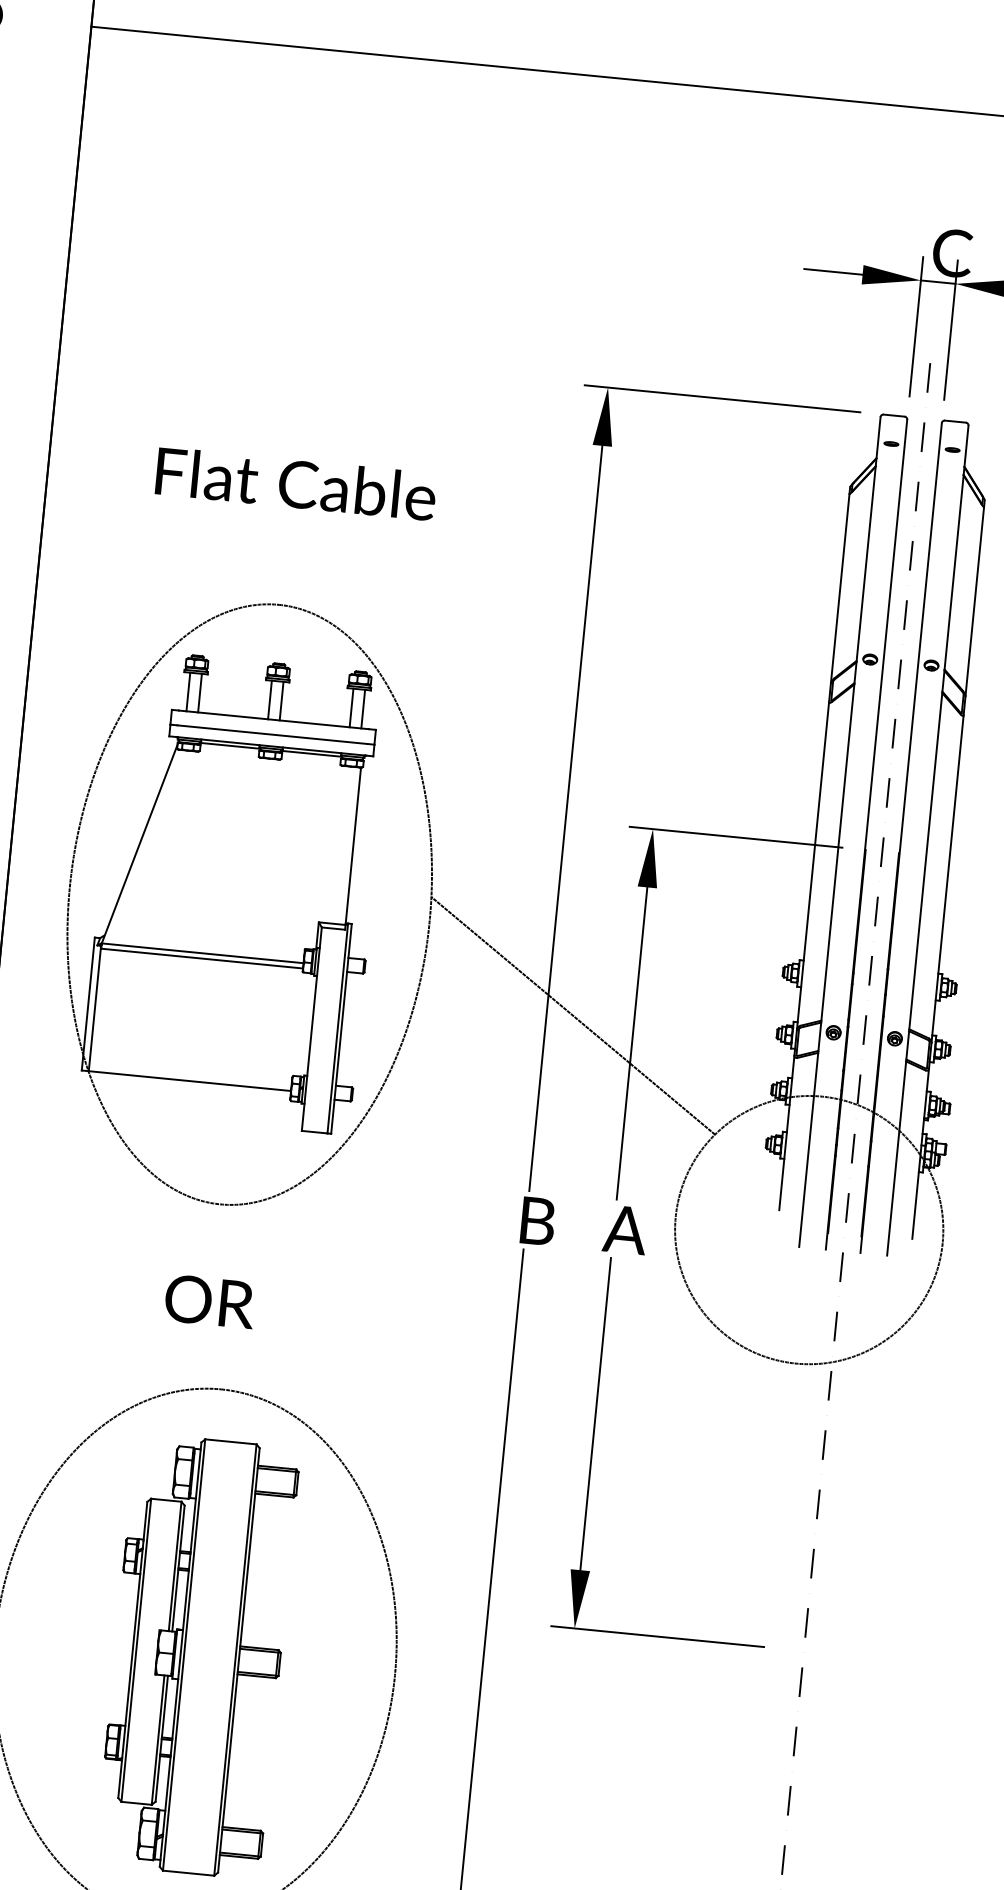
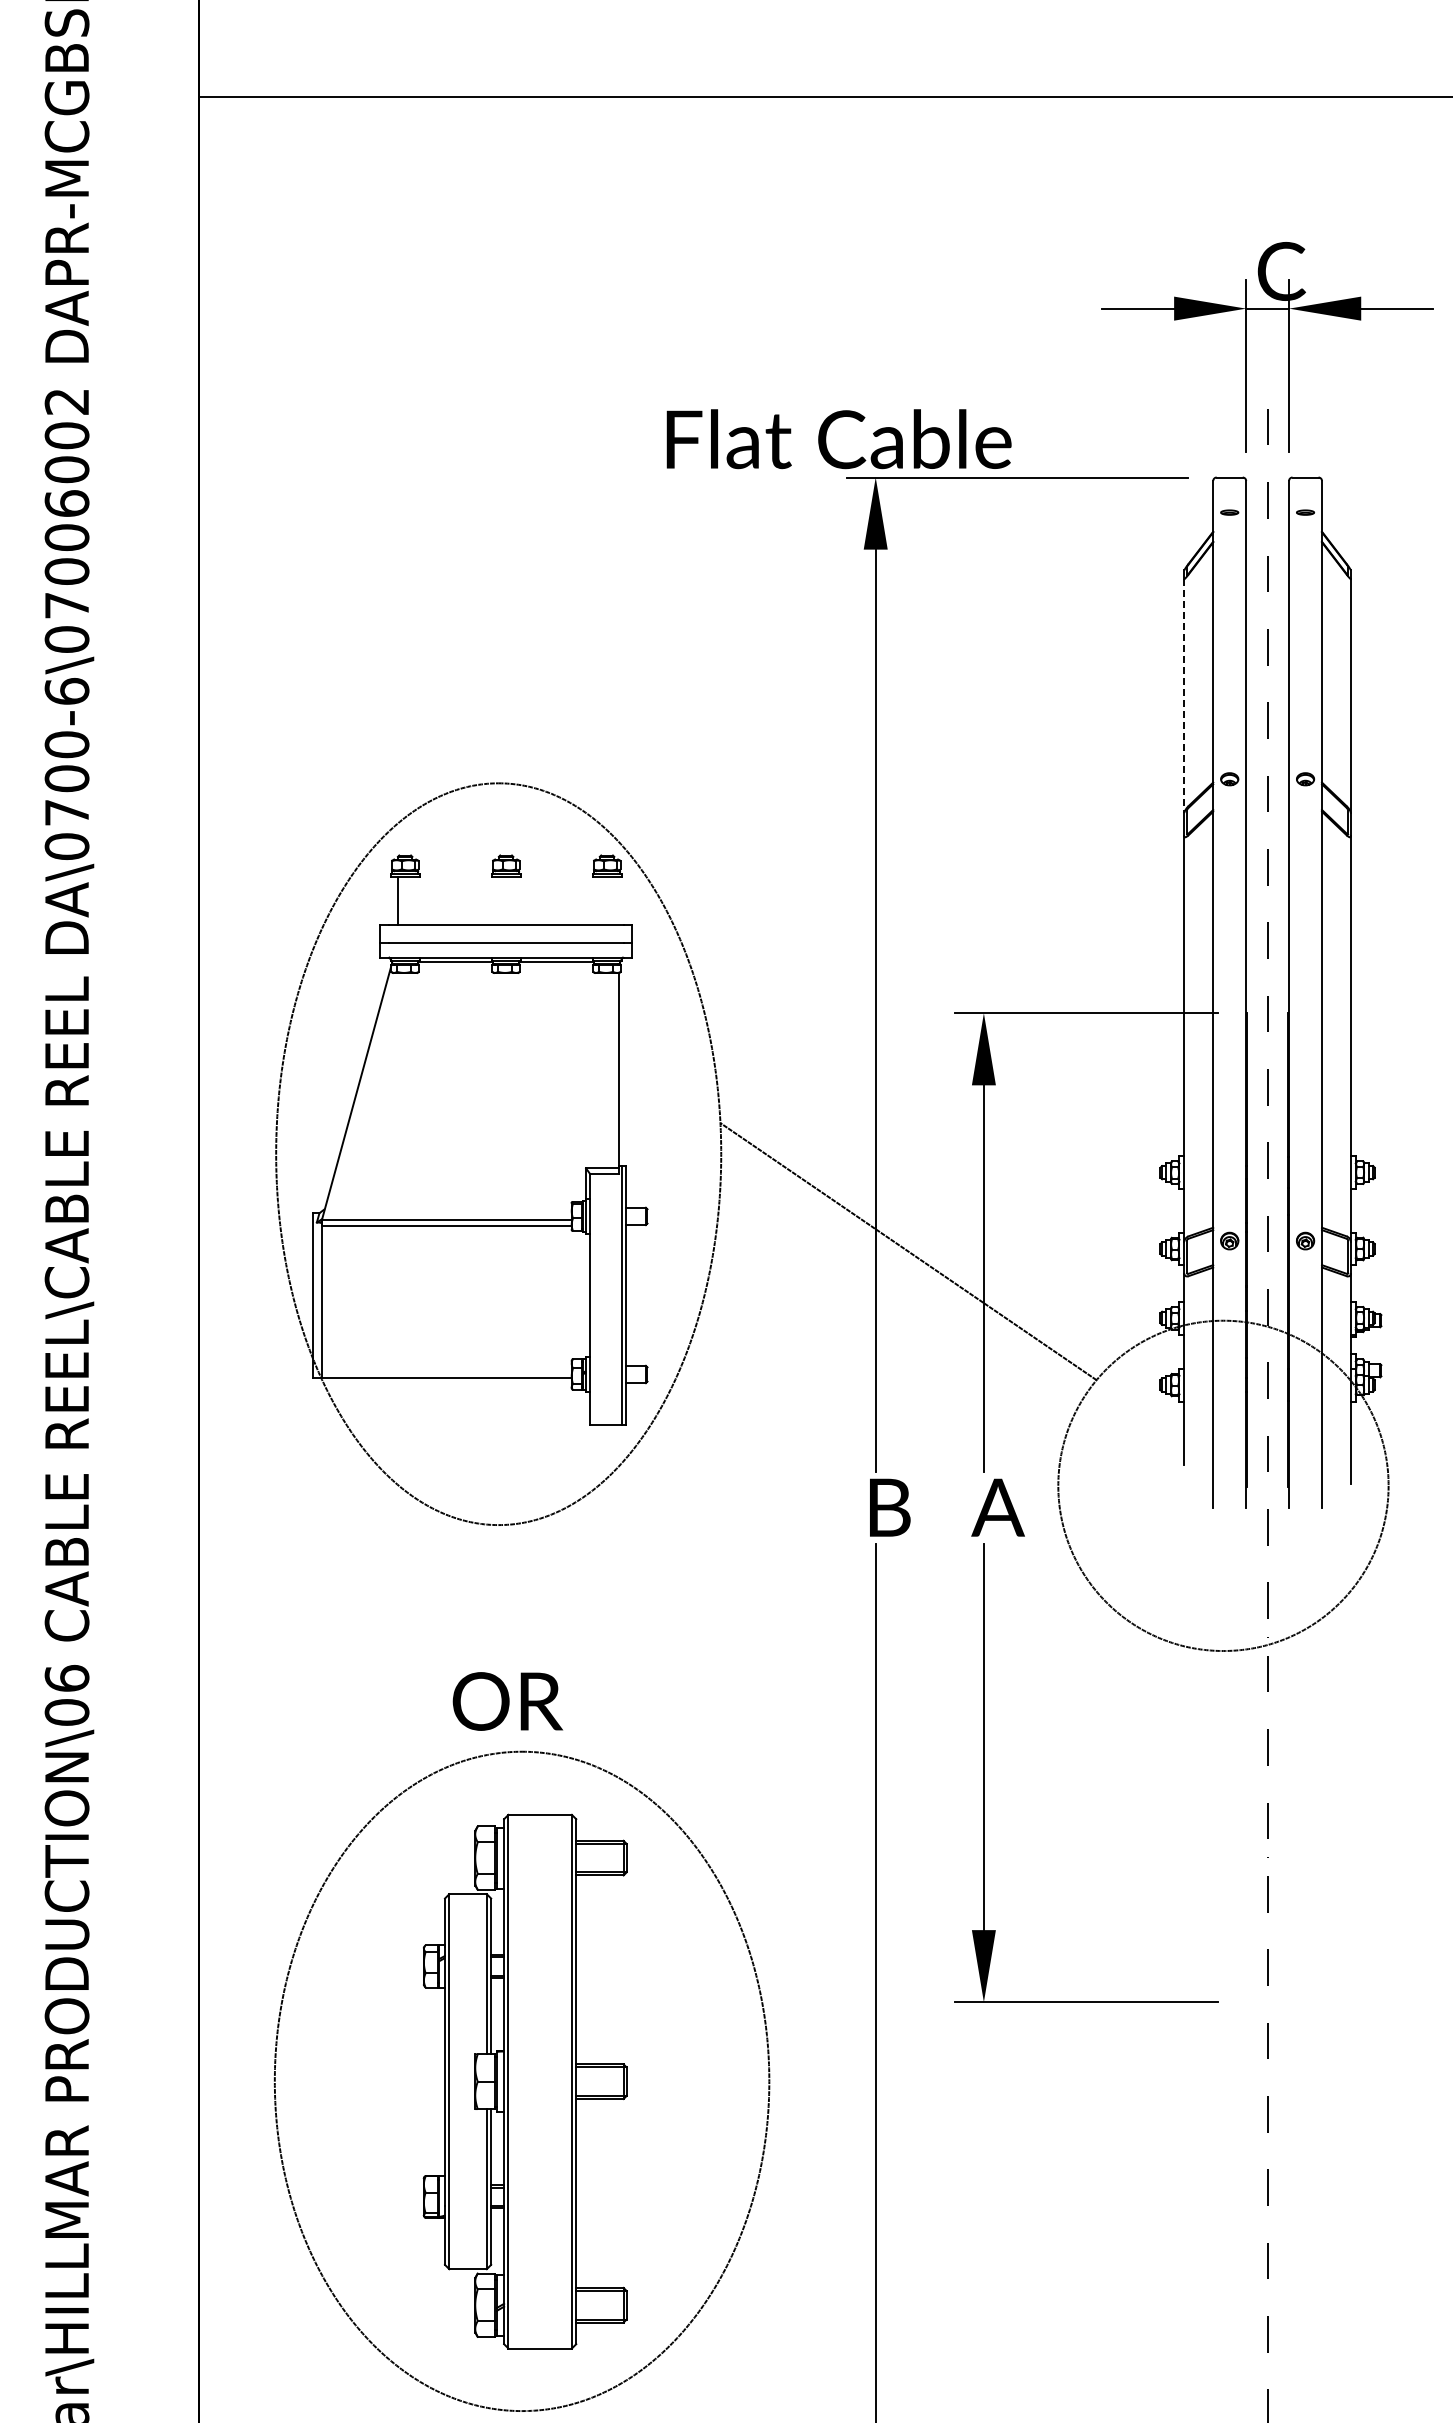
text: (295, 484) -> (838, 439), moved
line: (840, 589) -> (1184, 696), solid -> dashed
line: (200, 692) -> (412, 900), removed
line: (269, 699) -> (498, 900), removed
line: (281, 700) -> (513, 900), removed
line: (351, 707) -> (599, 900), removed
line: (363, 708) -> (614, 900), removed
text: (209, 1301) -> (507, 1701), moved

